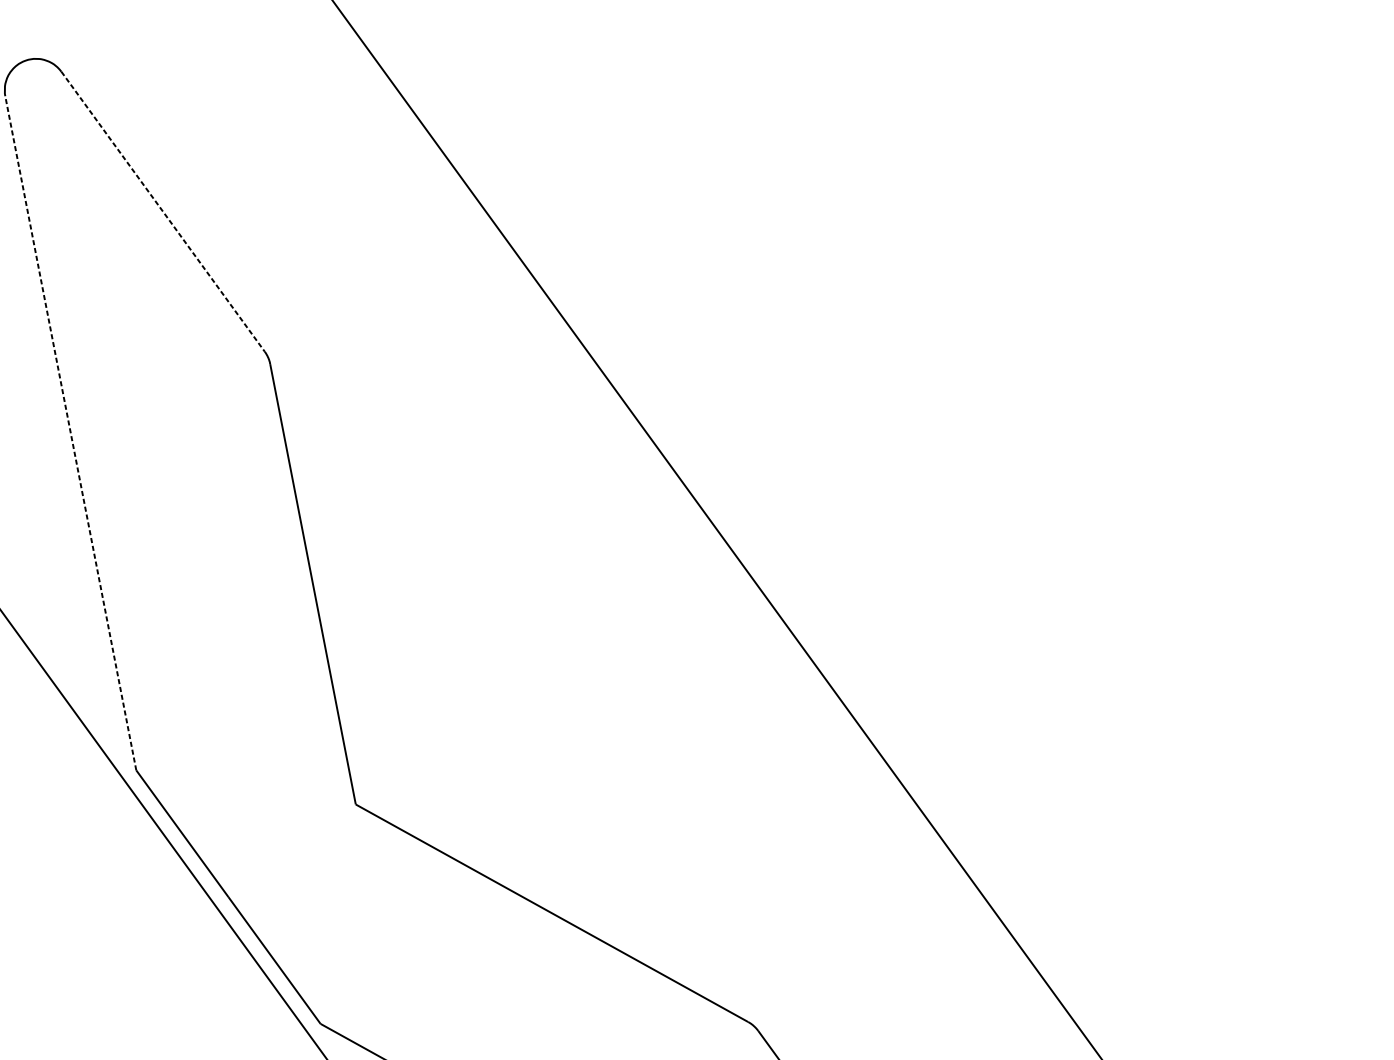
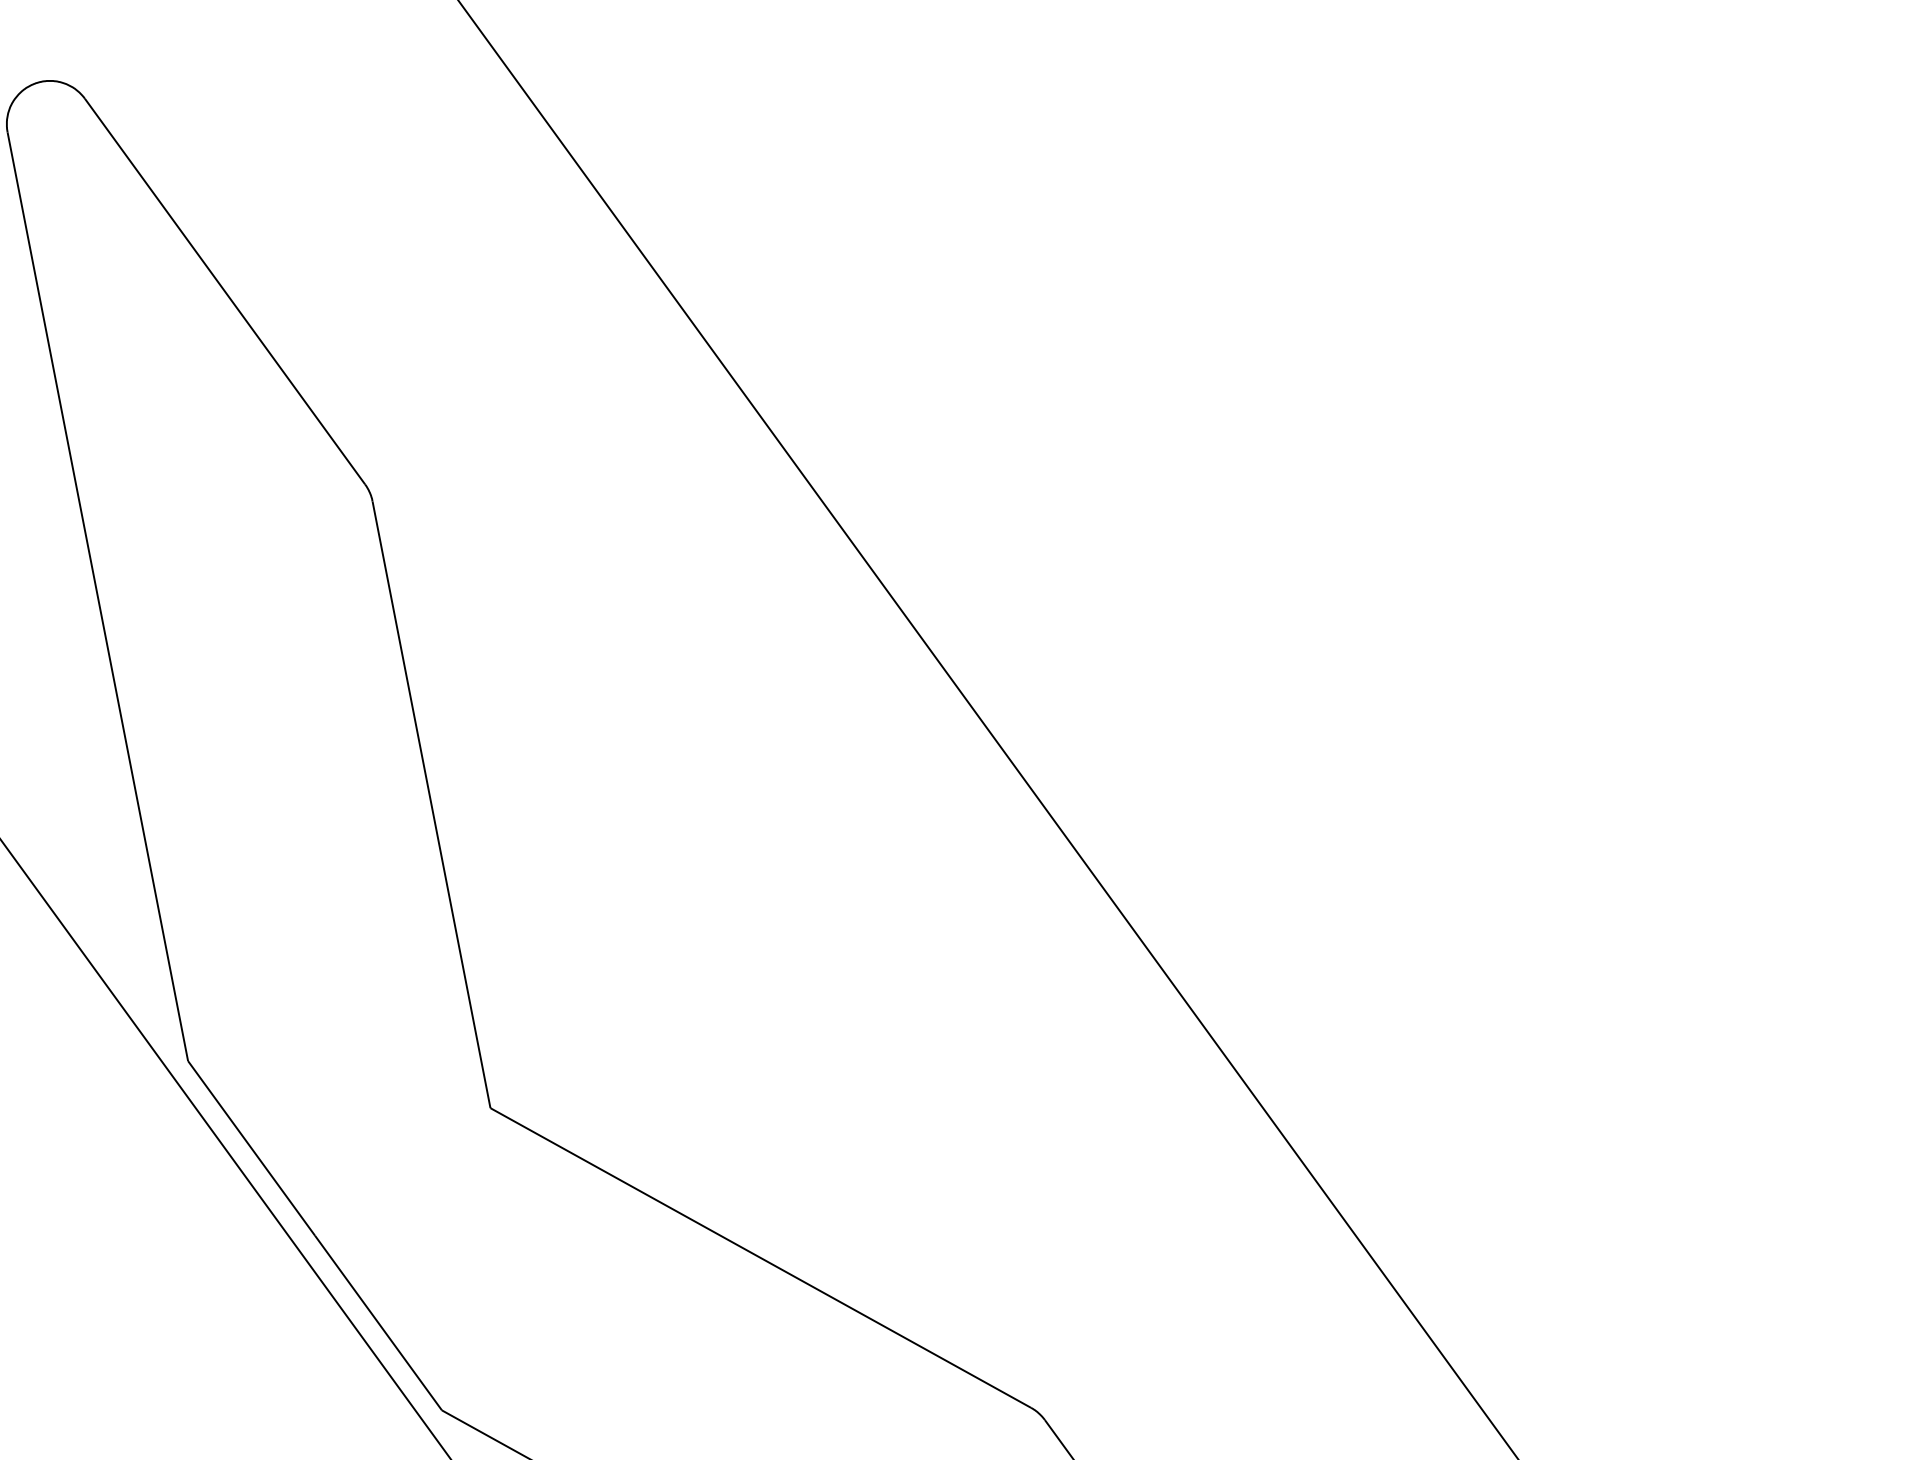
line: (163, 211) -> (225, 291), dashed -> solid
line: (70, 433) -> (97, 596), dashed -> solid

